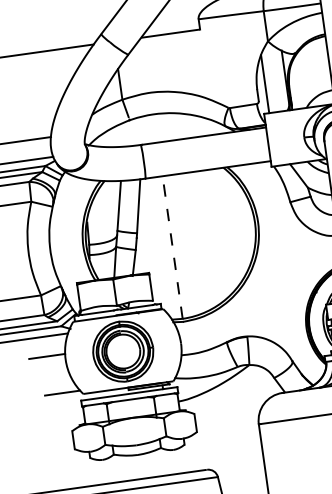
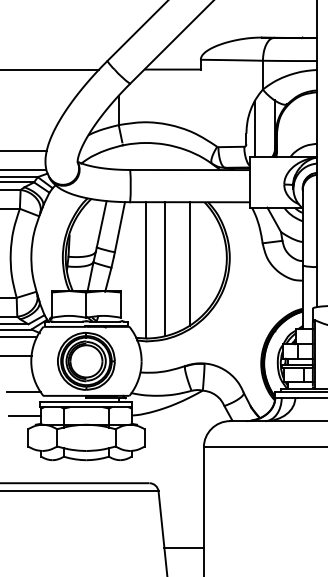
line: (217, 233) -> (190, 263), added
line: (192, 243) -> (165, 269), added
line: (172, 246) -> (146, 269), dashed -> solid
line: (67, 418) -> (25, 416), added

